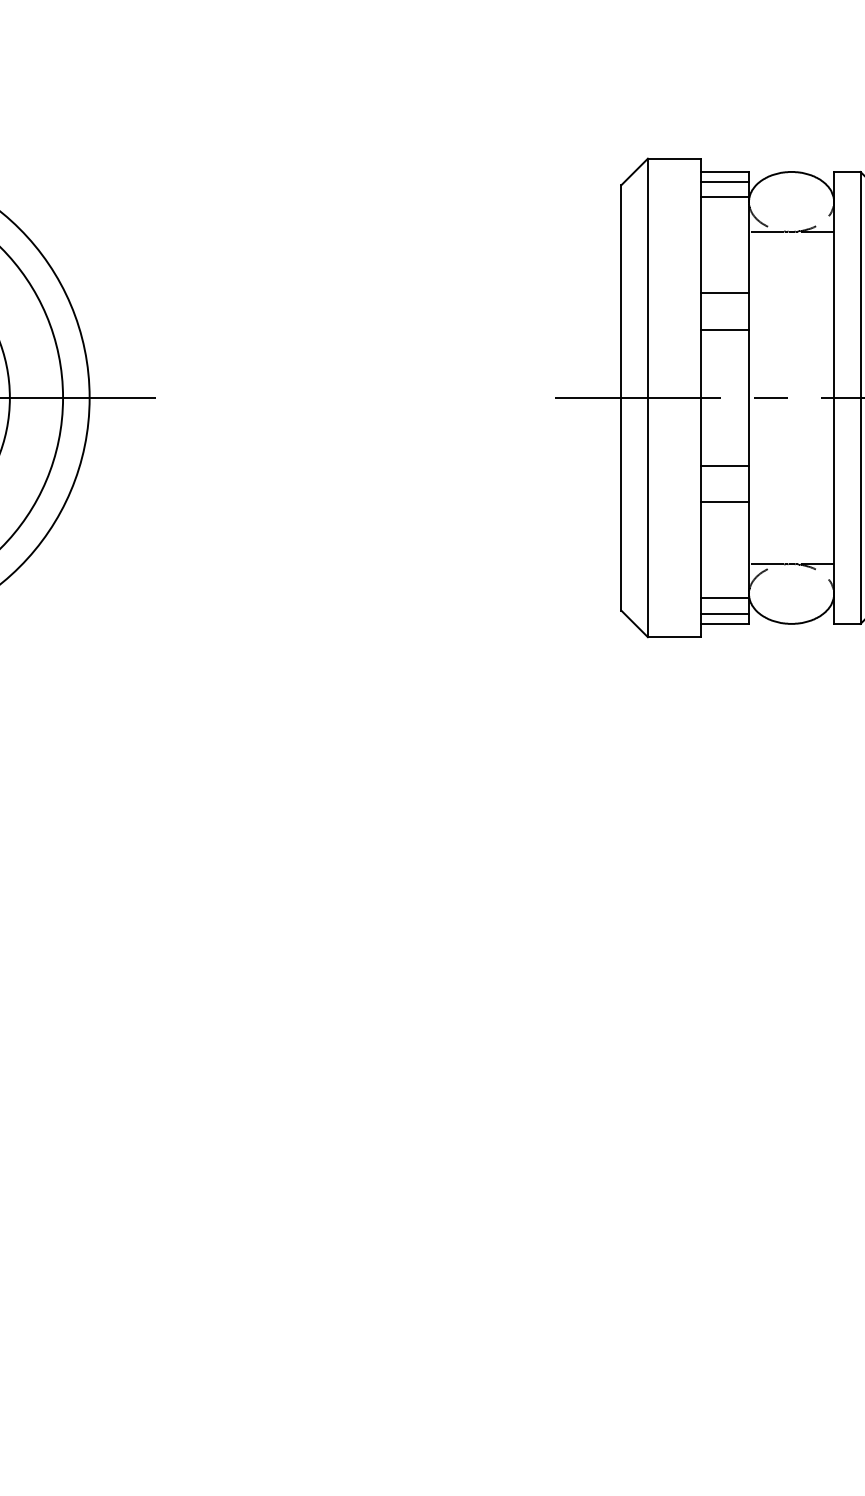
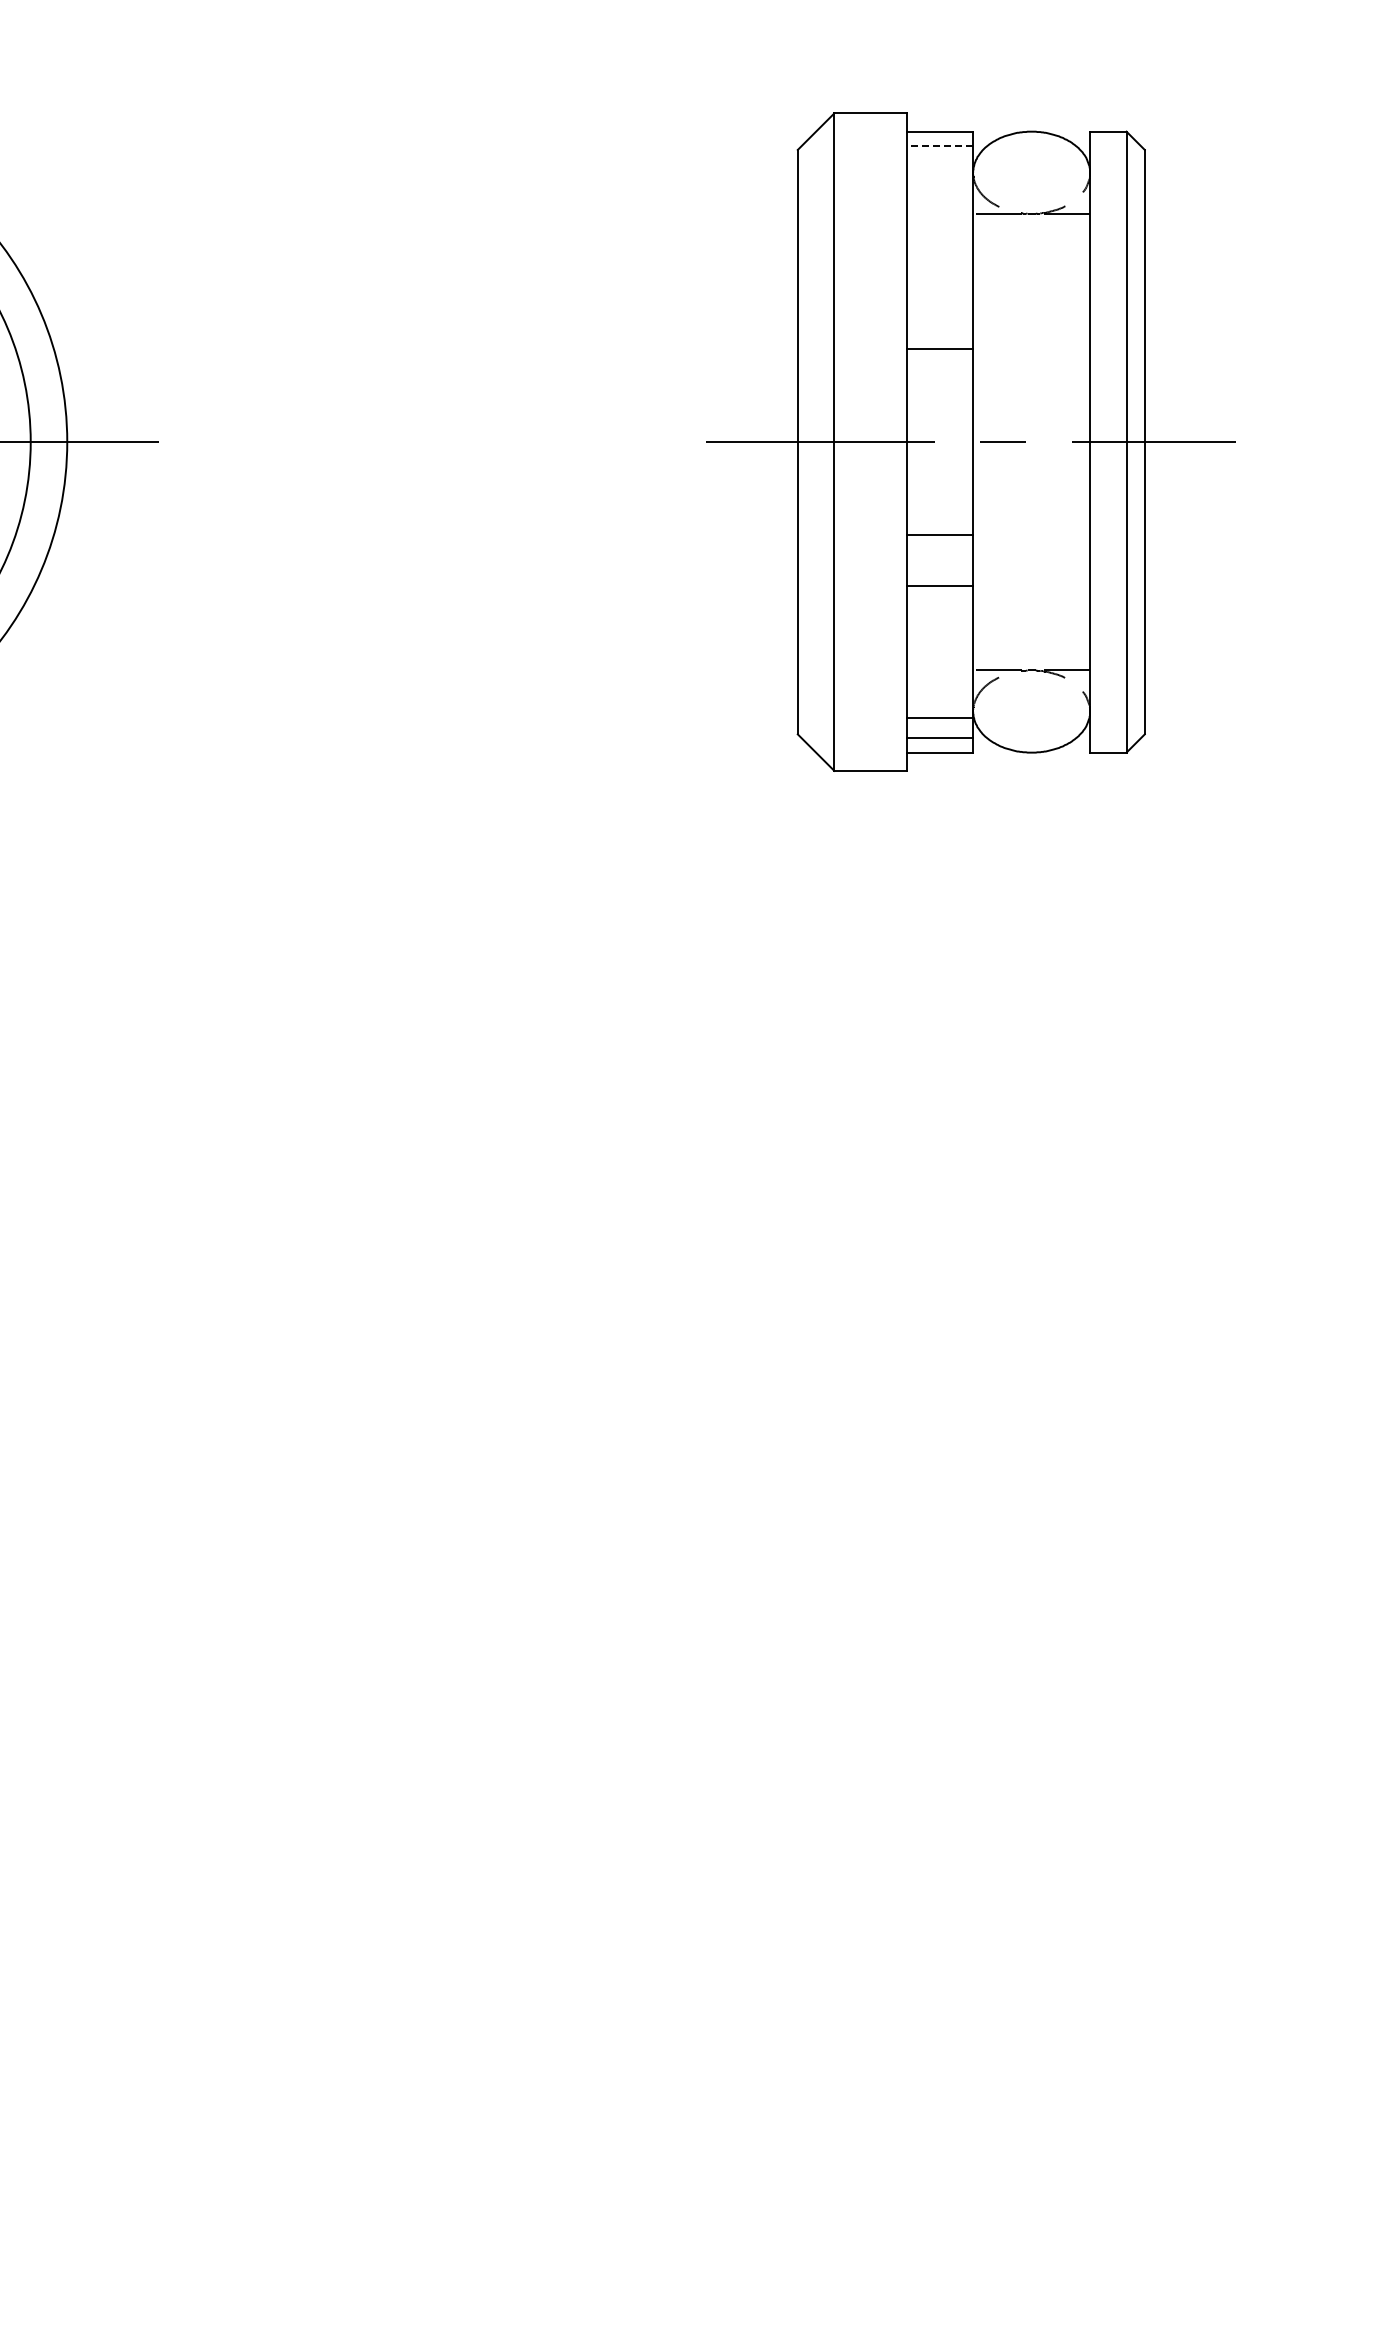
line: (725, 182) -> (940, 145), solid -> dashed
line: (725, 197) -> (940, 166), removed
line: (725, 293) -> (940, 298), removed

